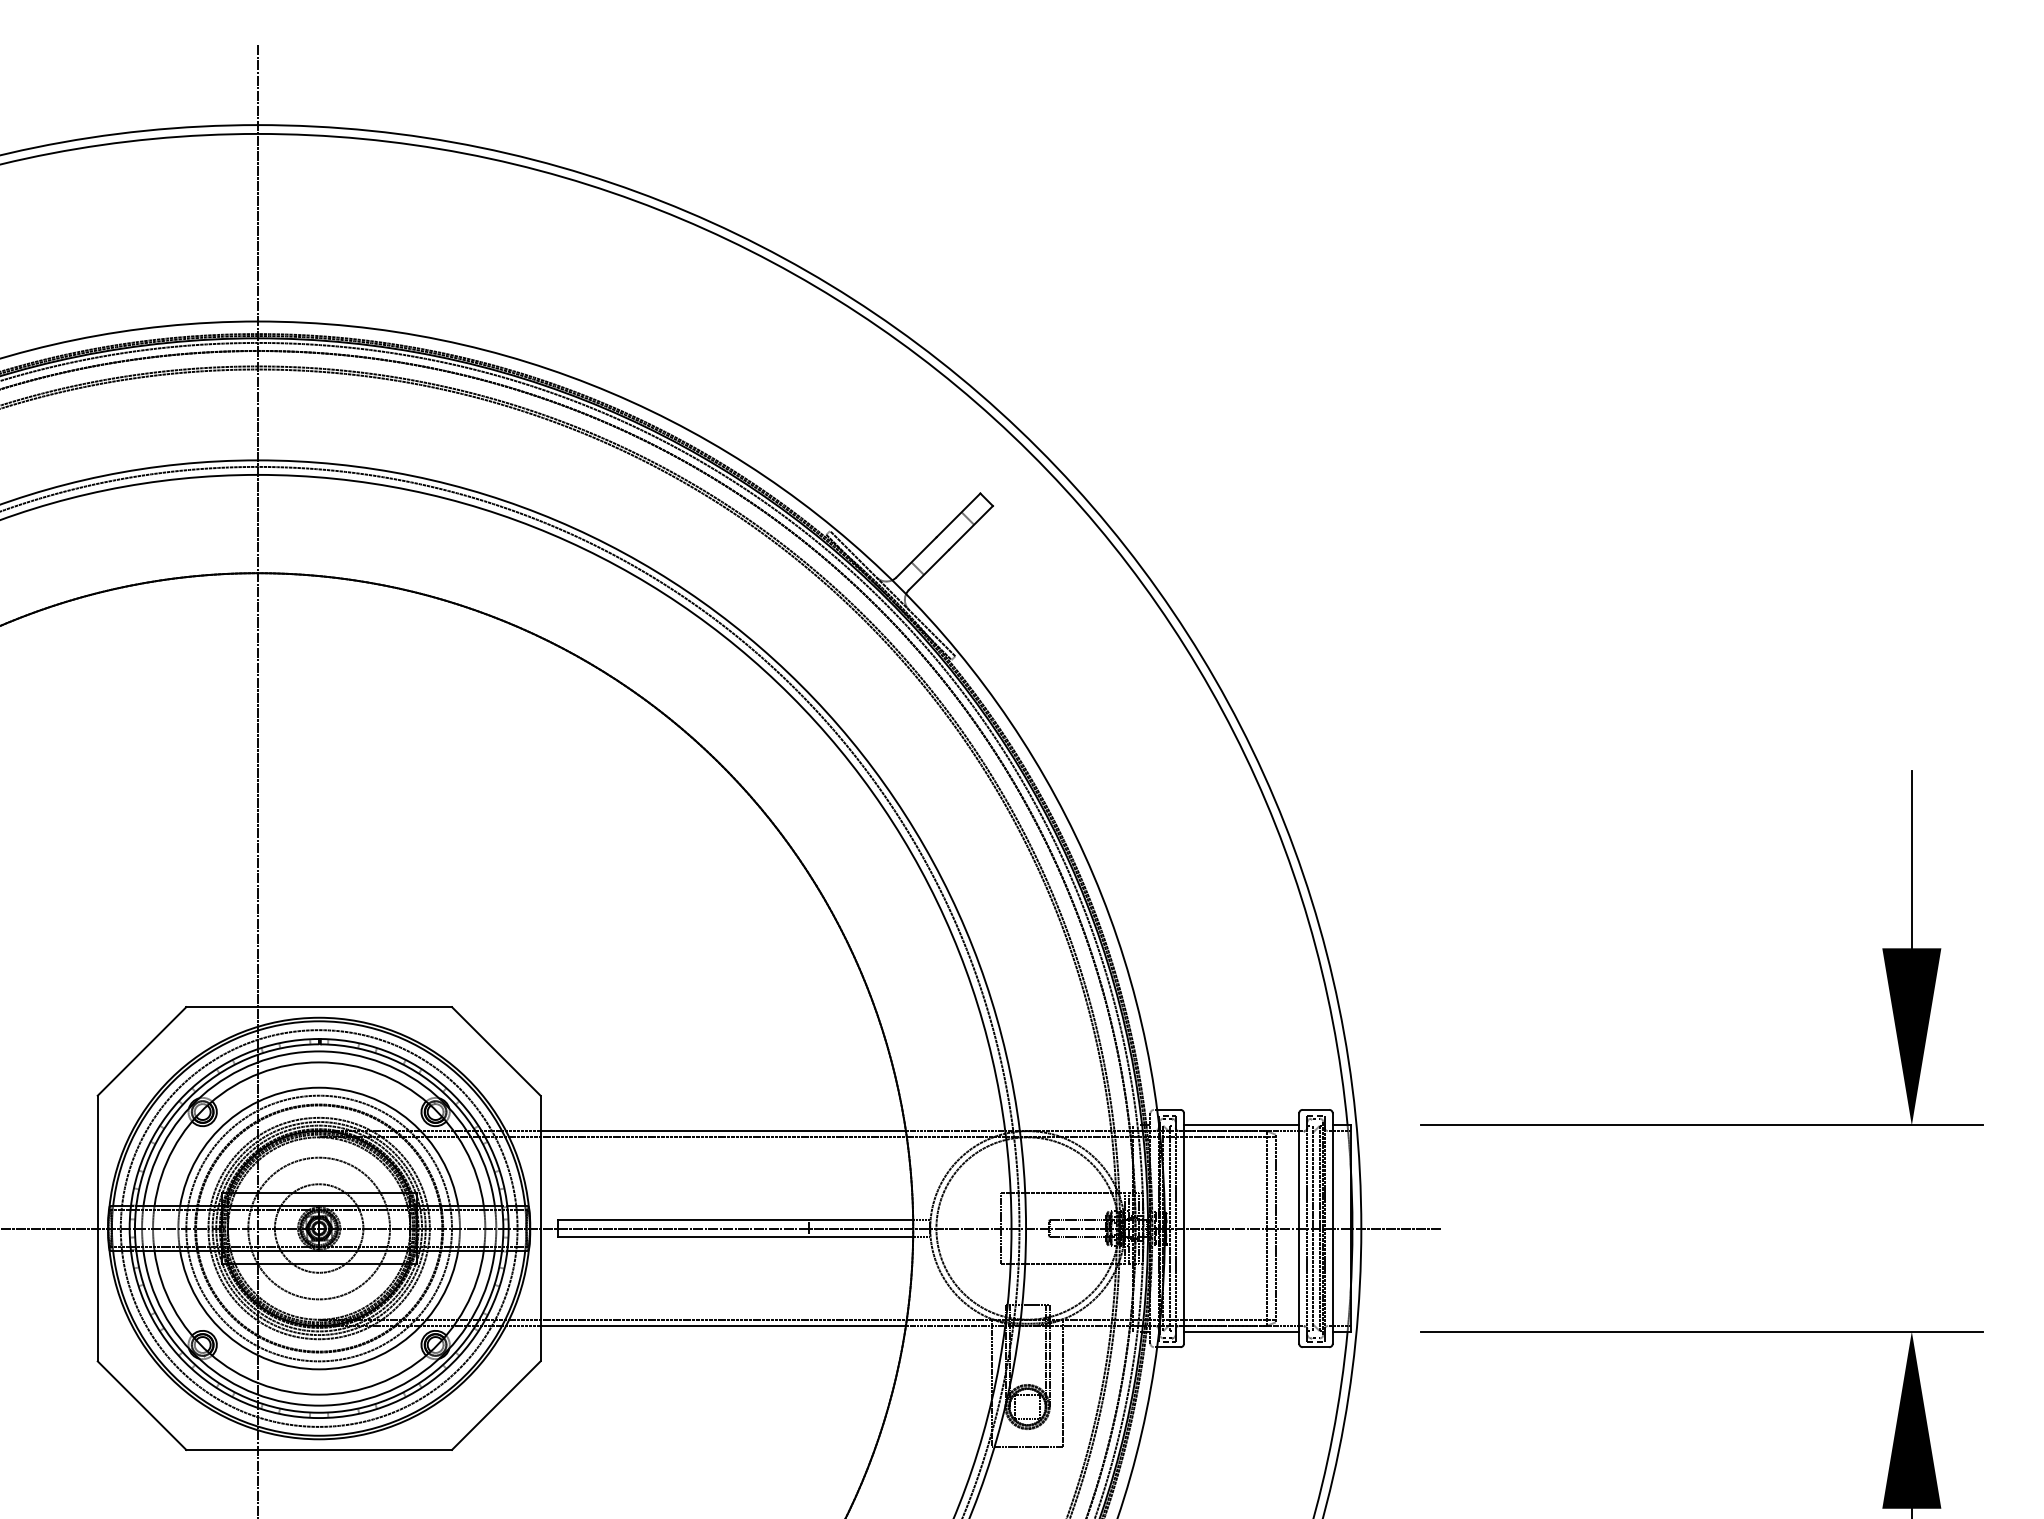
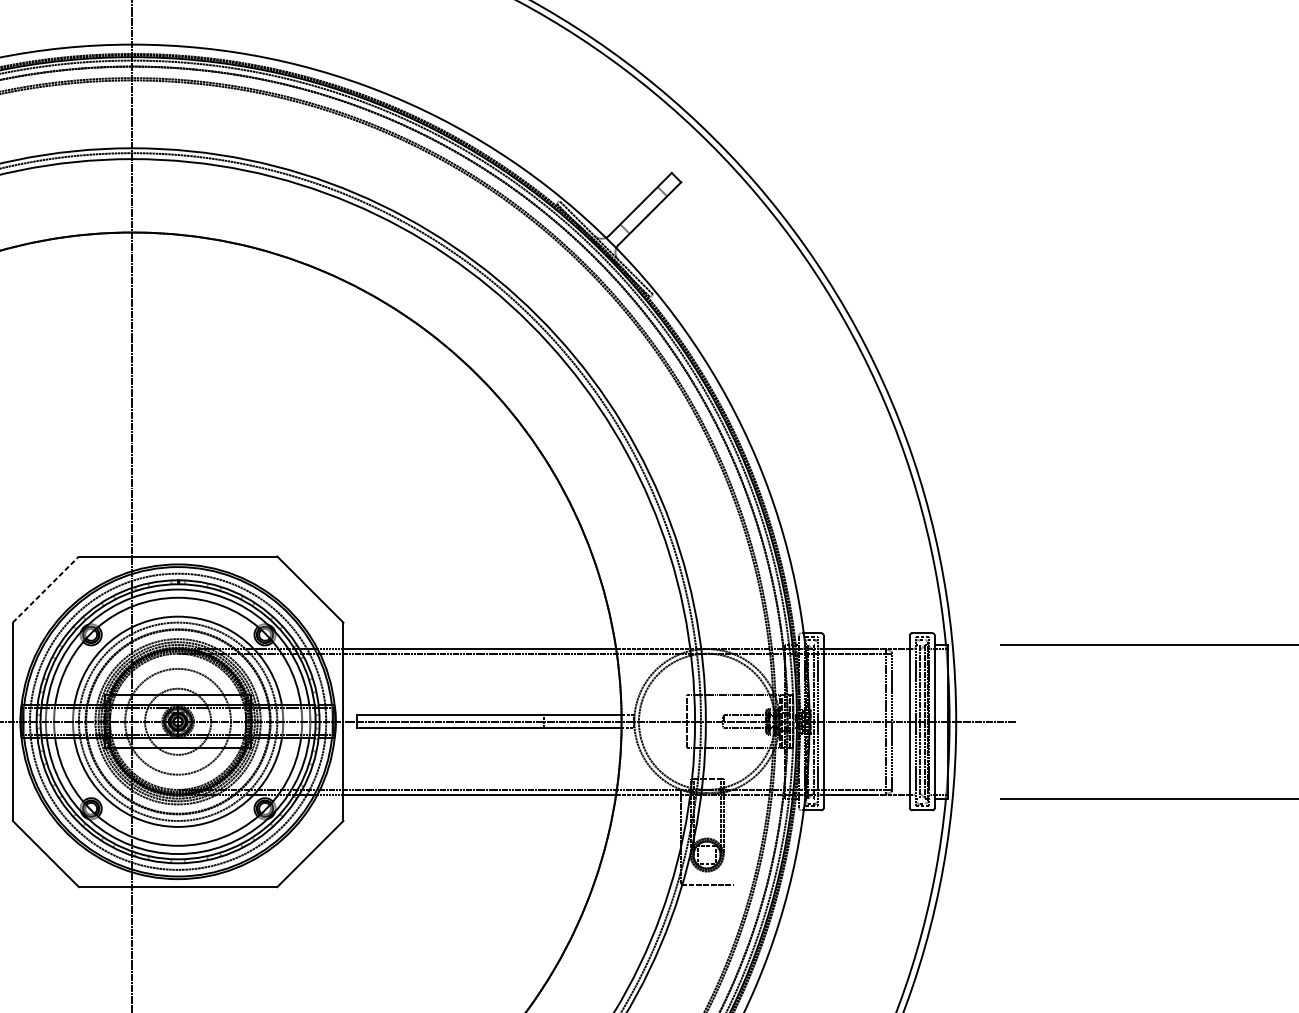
line: (142, 1051) -> (46, 589), solid -> dashed
line: (1241, 1125) -> (866, 644), removed
line: (1241, 1331) -> (866, 798), removed
line: (1063, 1382) -> (733, 836), removed

